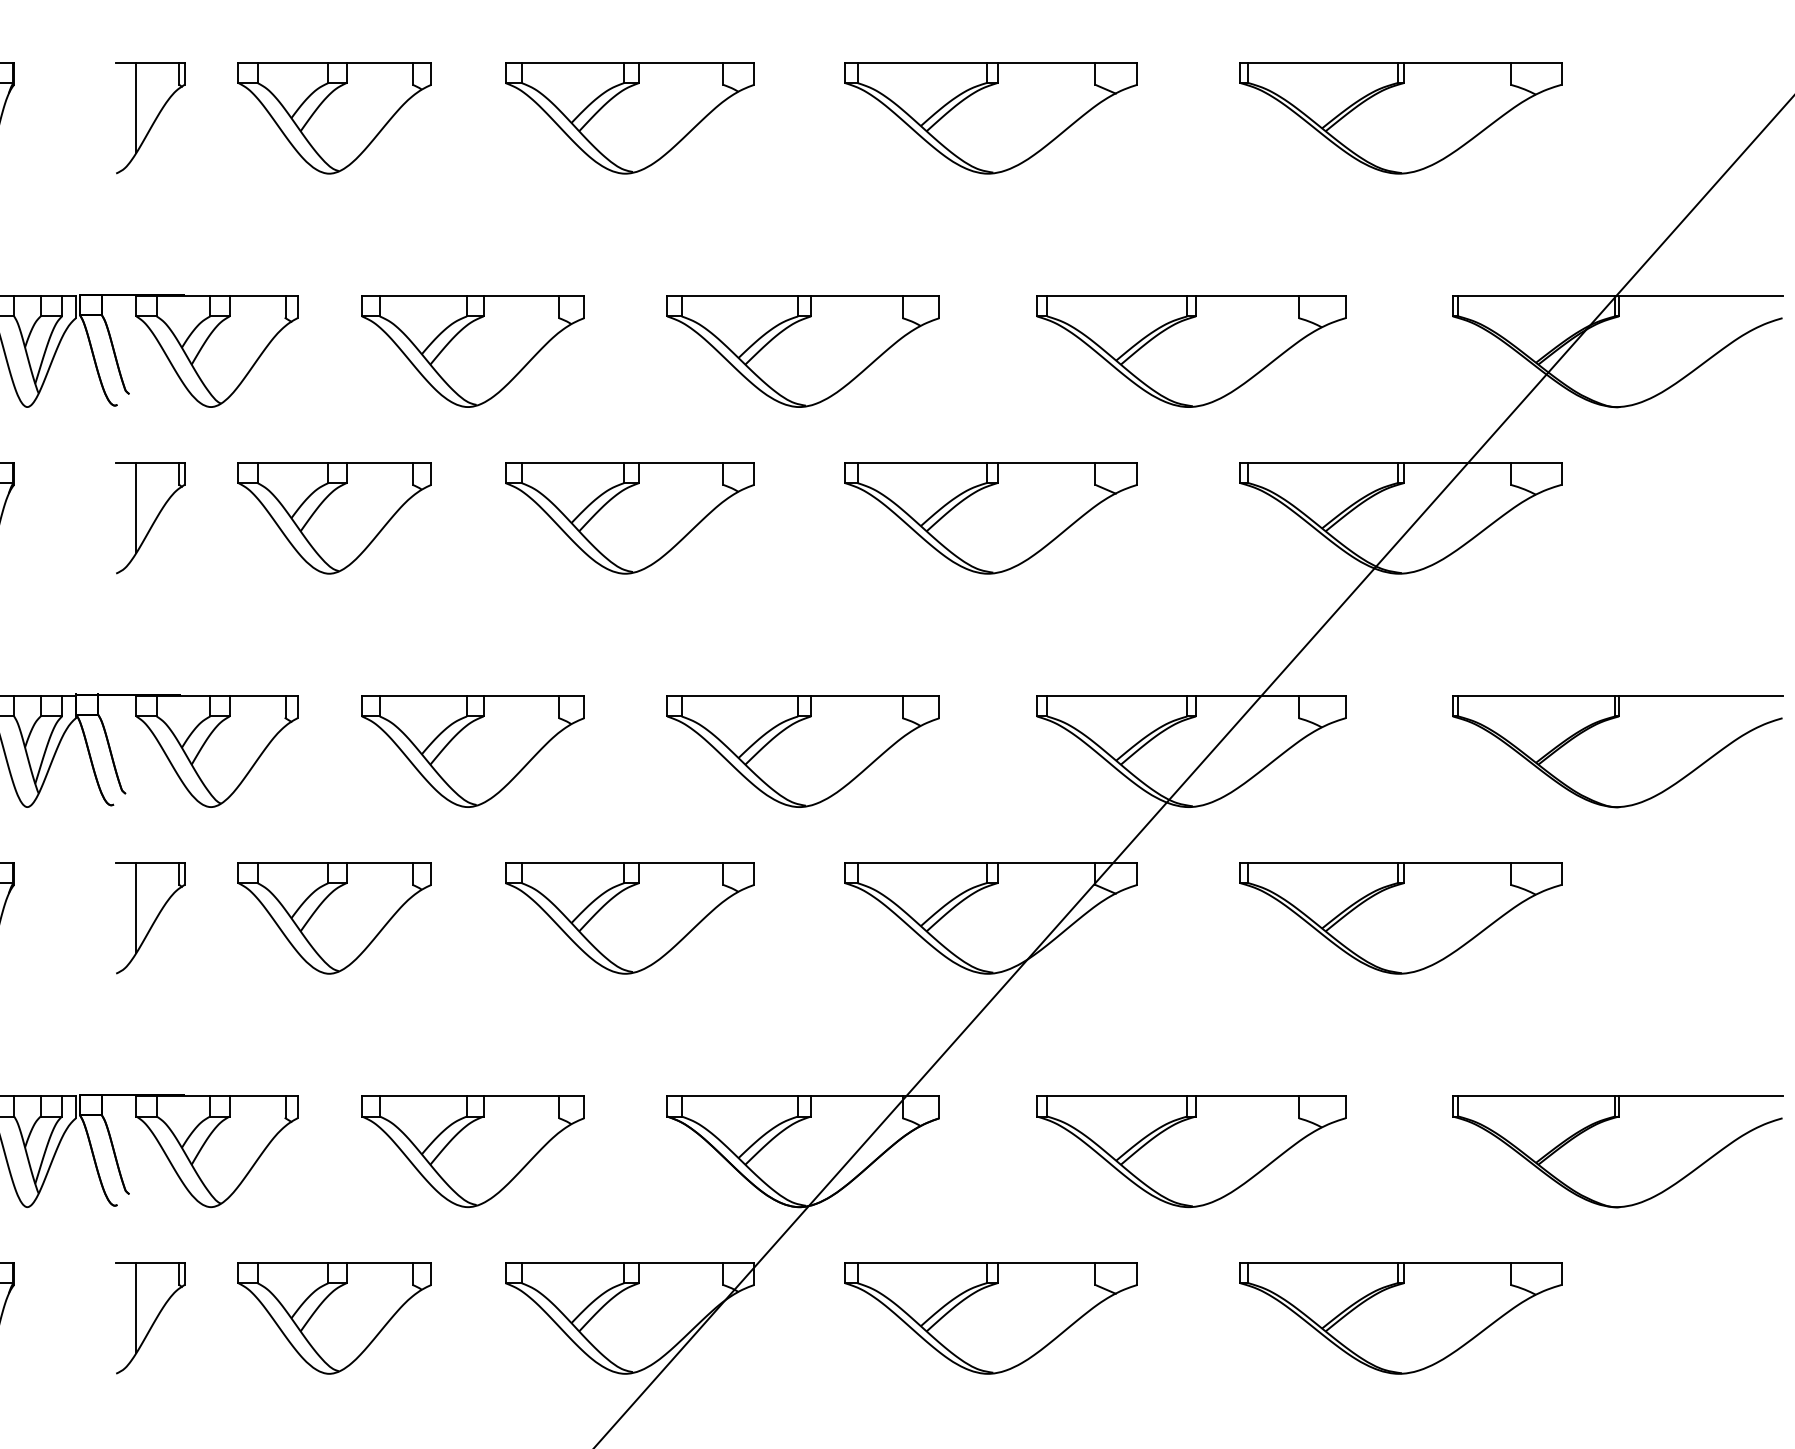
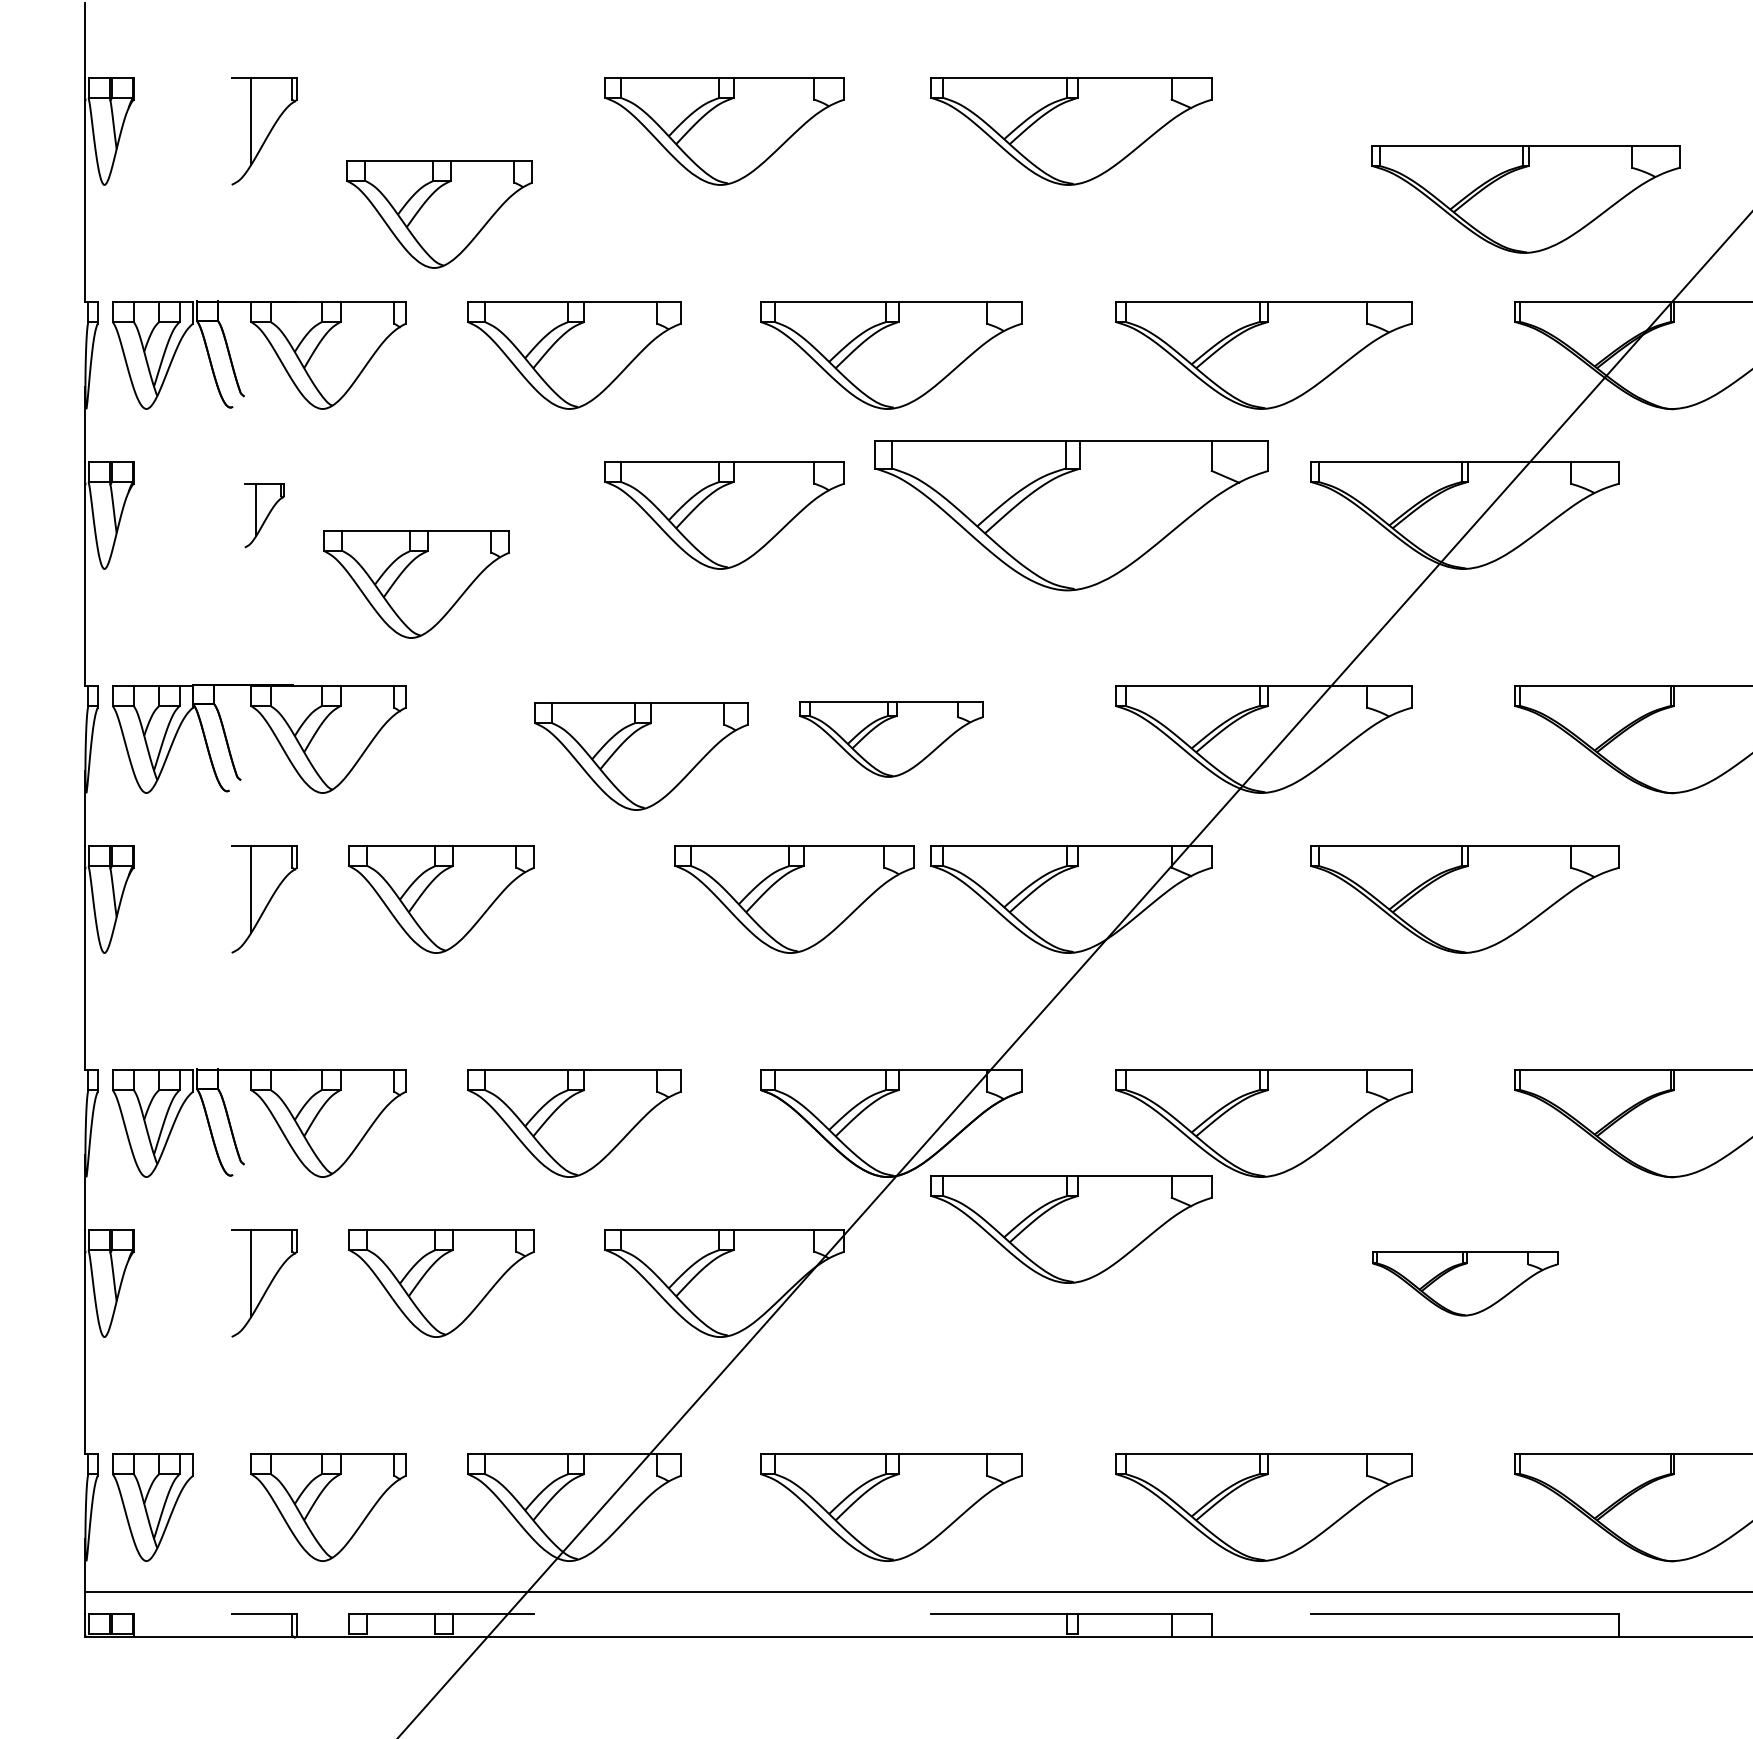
part: (334, 118) -> (439, 214), moved
part: (1400, 118) -> (1525, 199), moved
part: (150, 518) -> (264, 515), size x0.6
part: (334, 518) -> (416, 584), moved
part: (990, 518) -> (1071, 515), size x1.4
part: (473, 751) -> (641, 756), moved
part: (803, 751) -> (891, 739), size x0.7
part: (629, 918) -> (794, 899), moved
part: (990, 1318) -> (1071, 1229), moved
part: (1400, 1318) -> (1464, 1283), size x0.6

